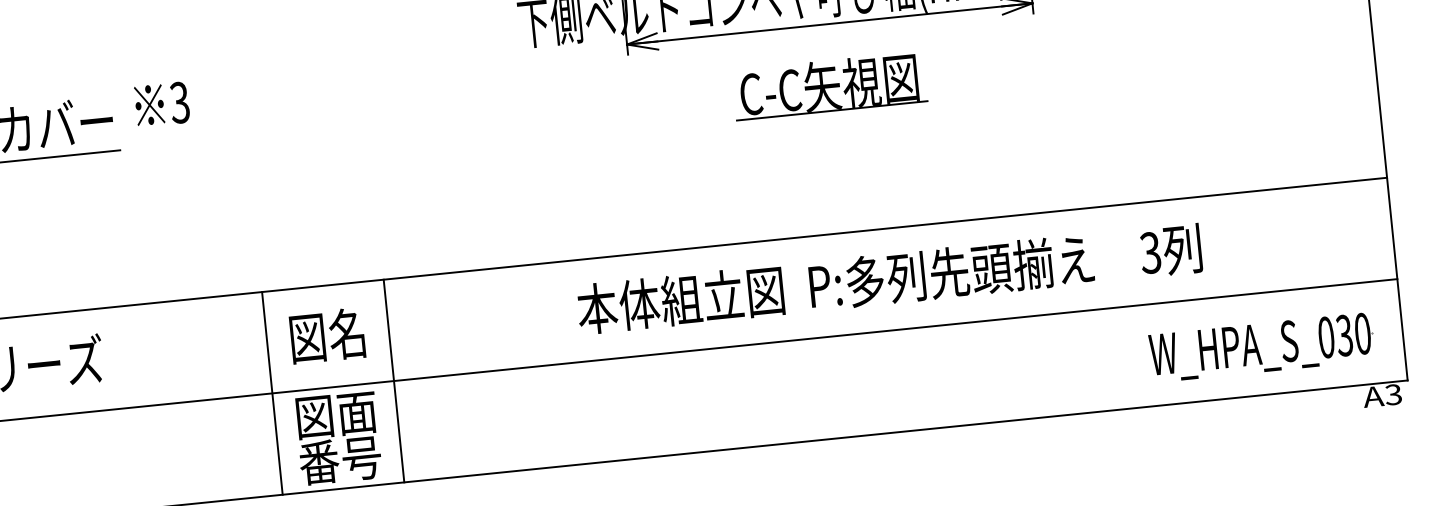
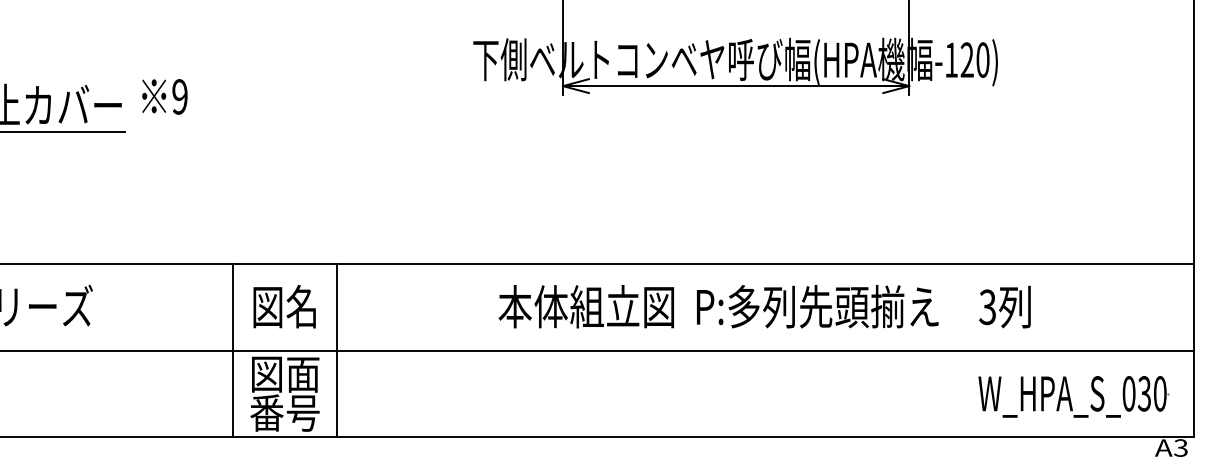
part: (829, 85) -> (730, 138), removed
text: (179, 102) -> (179, 96), 3 -> 9

